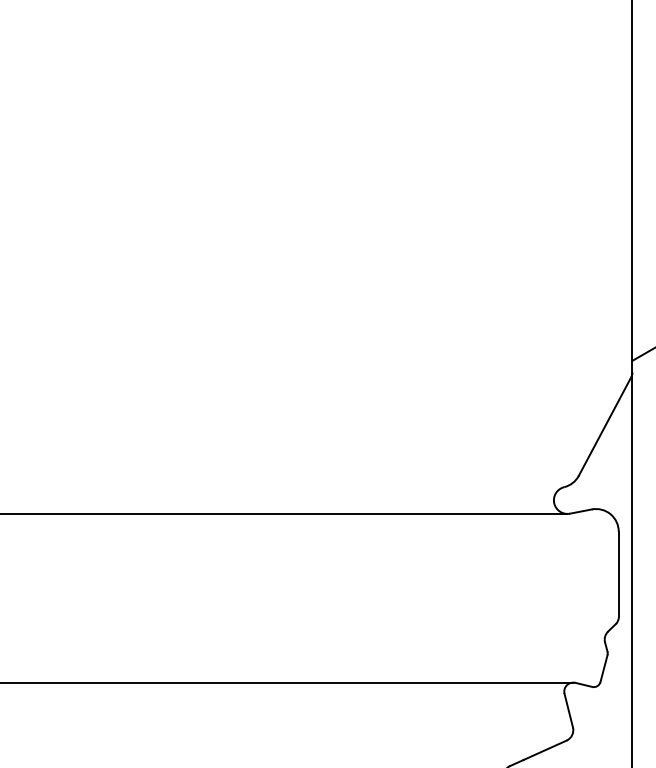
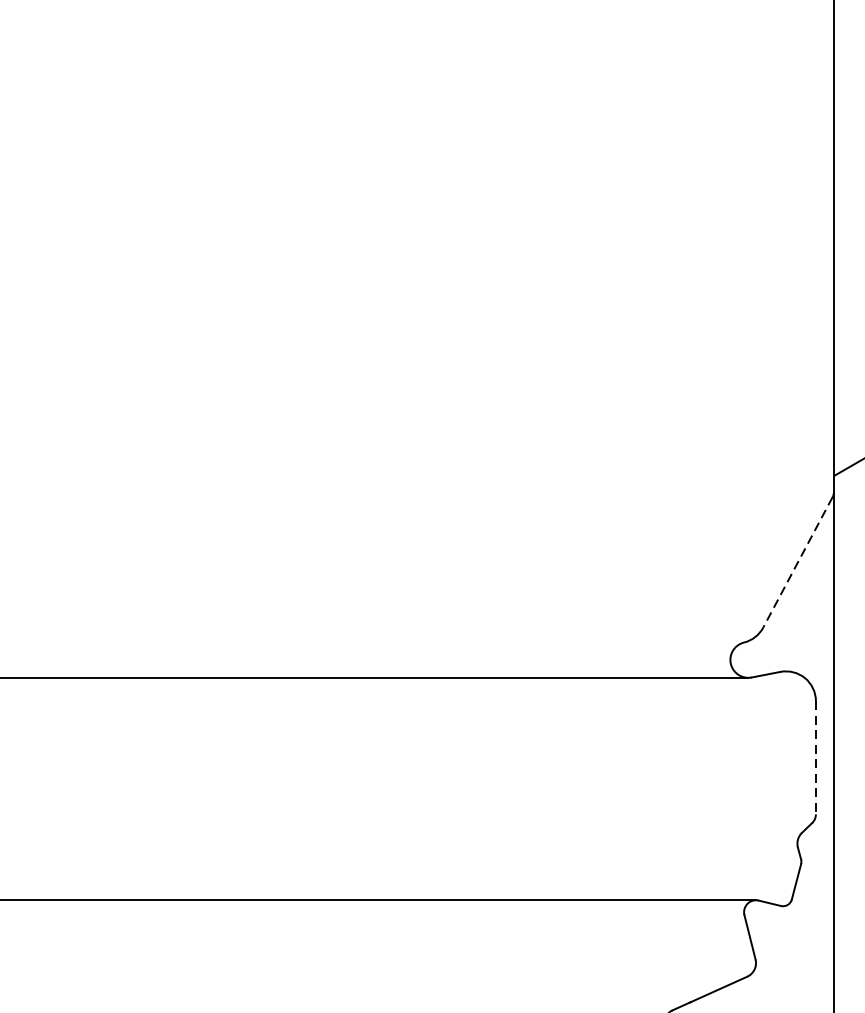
line: (604, 426) -> (797, 562), solid -> dashed
line: (618, 574) -> (815, 757), solid -> dashed

